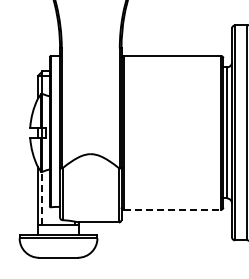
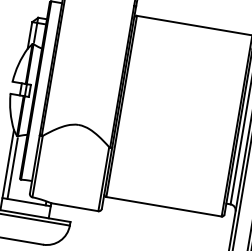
line: (42, 199) -> (12, 168), dashed -> solid
line: (172, 209) -> (164, 206), dashed -> solid

